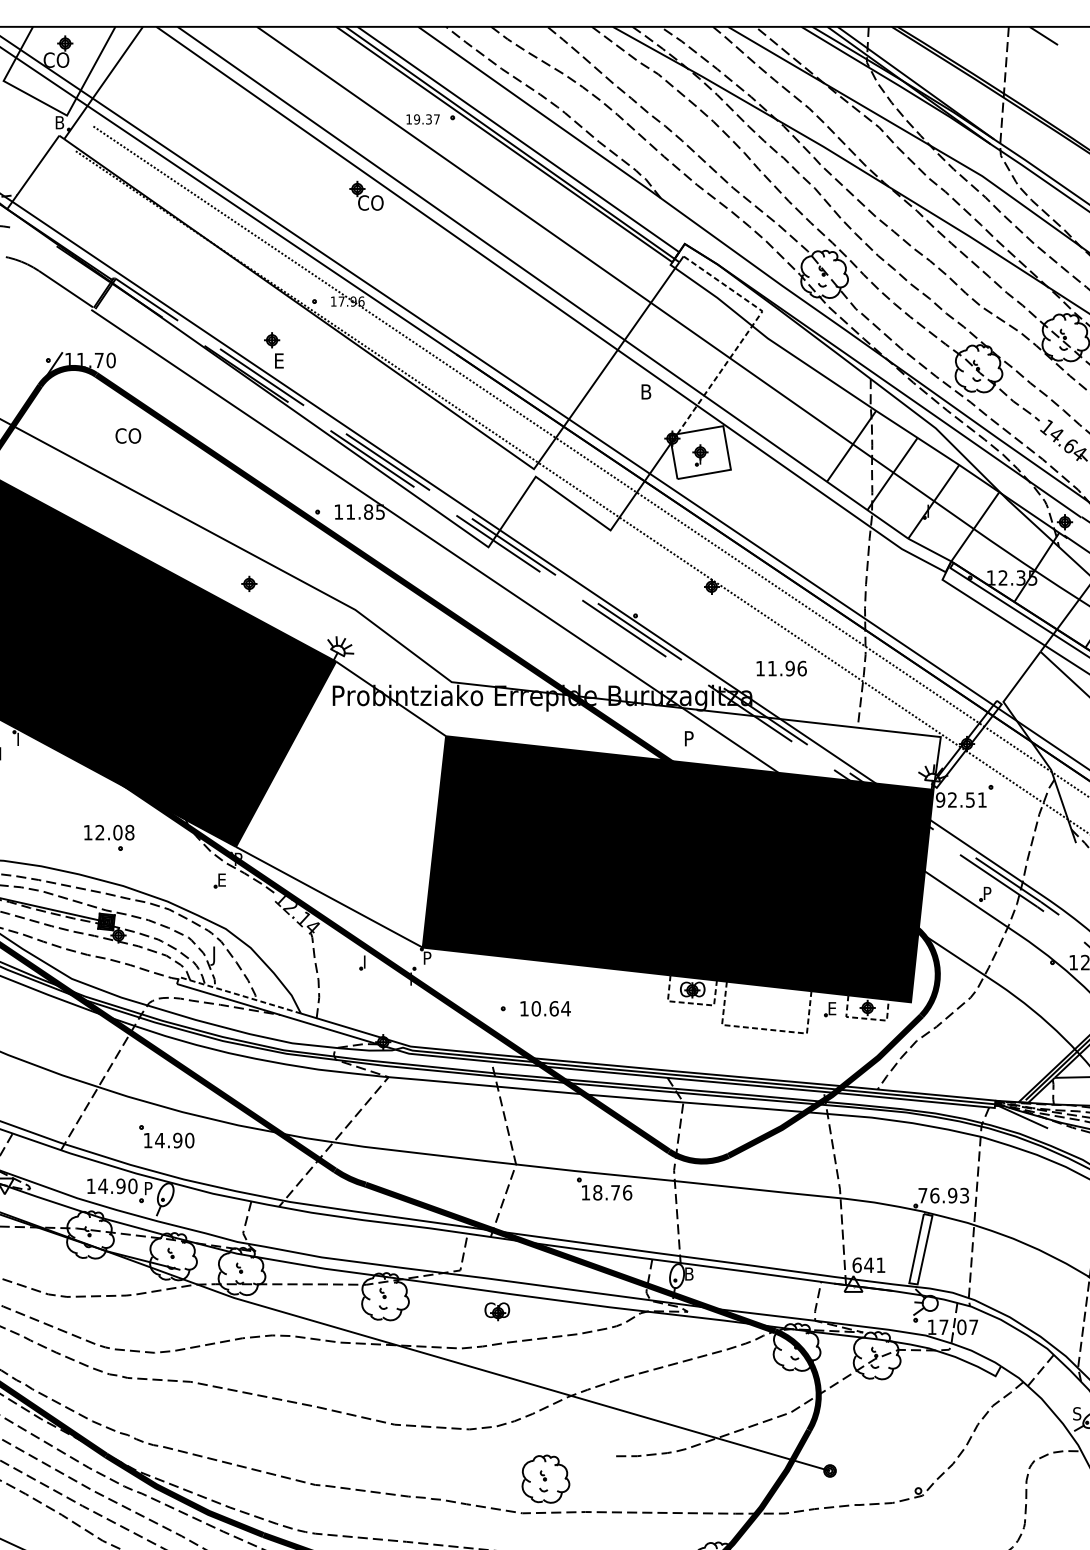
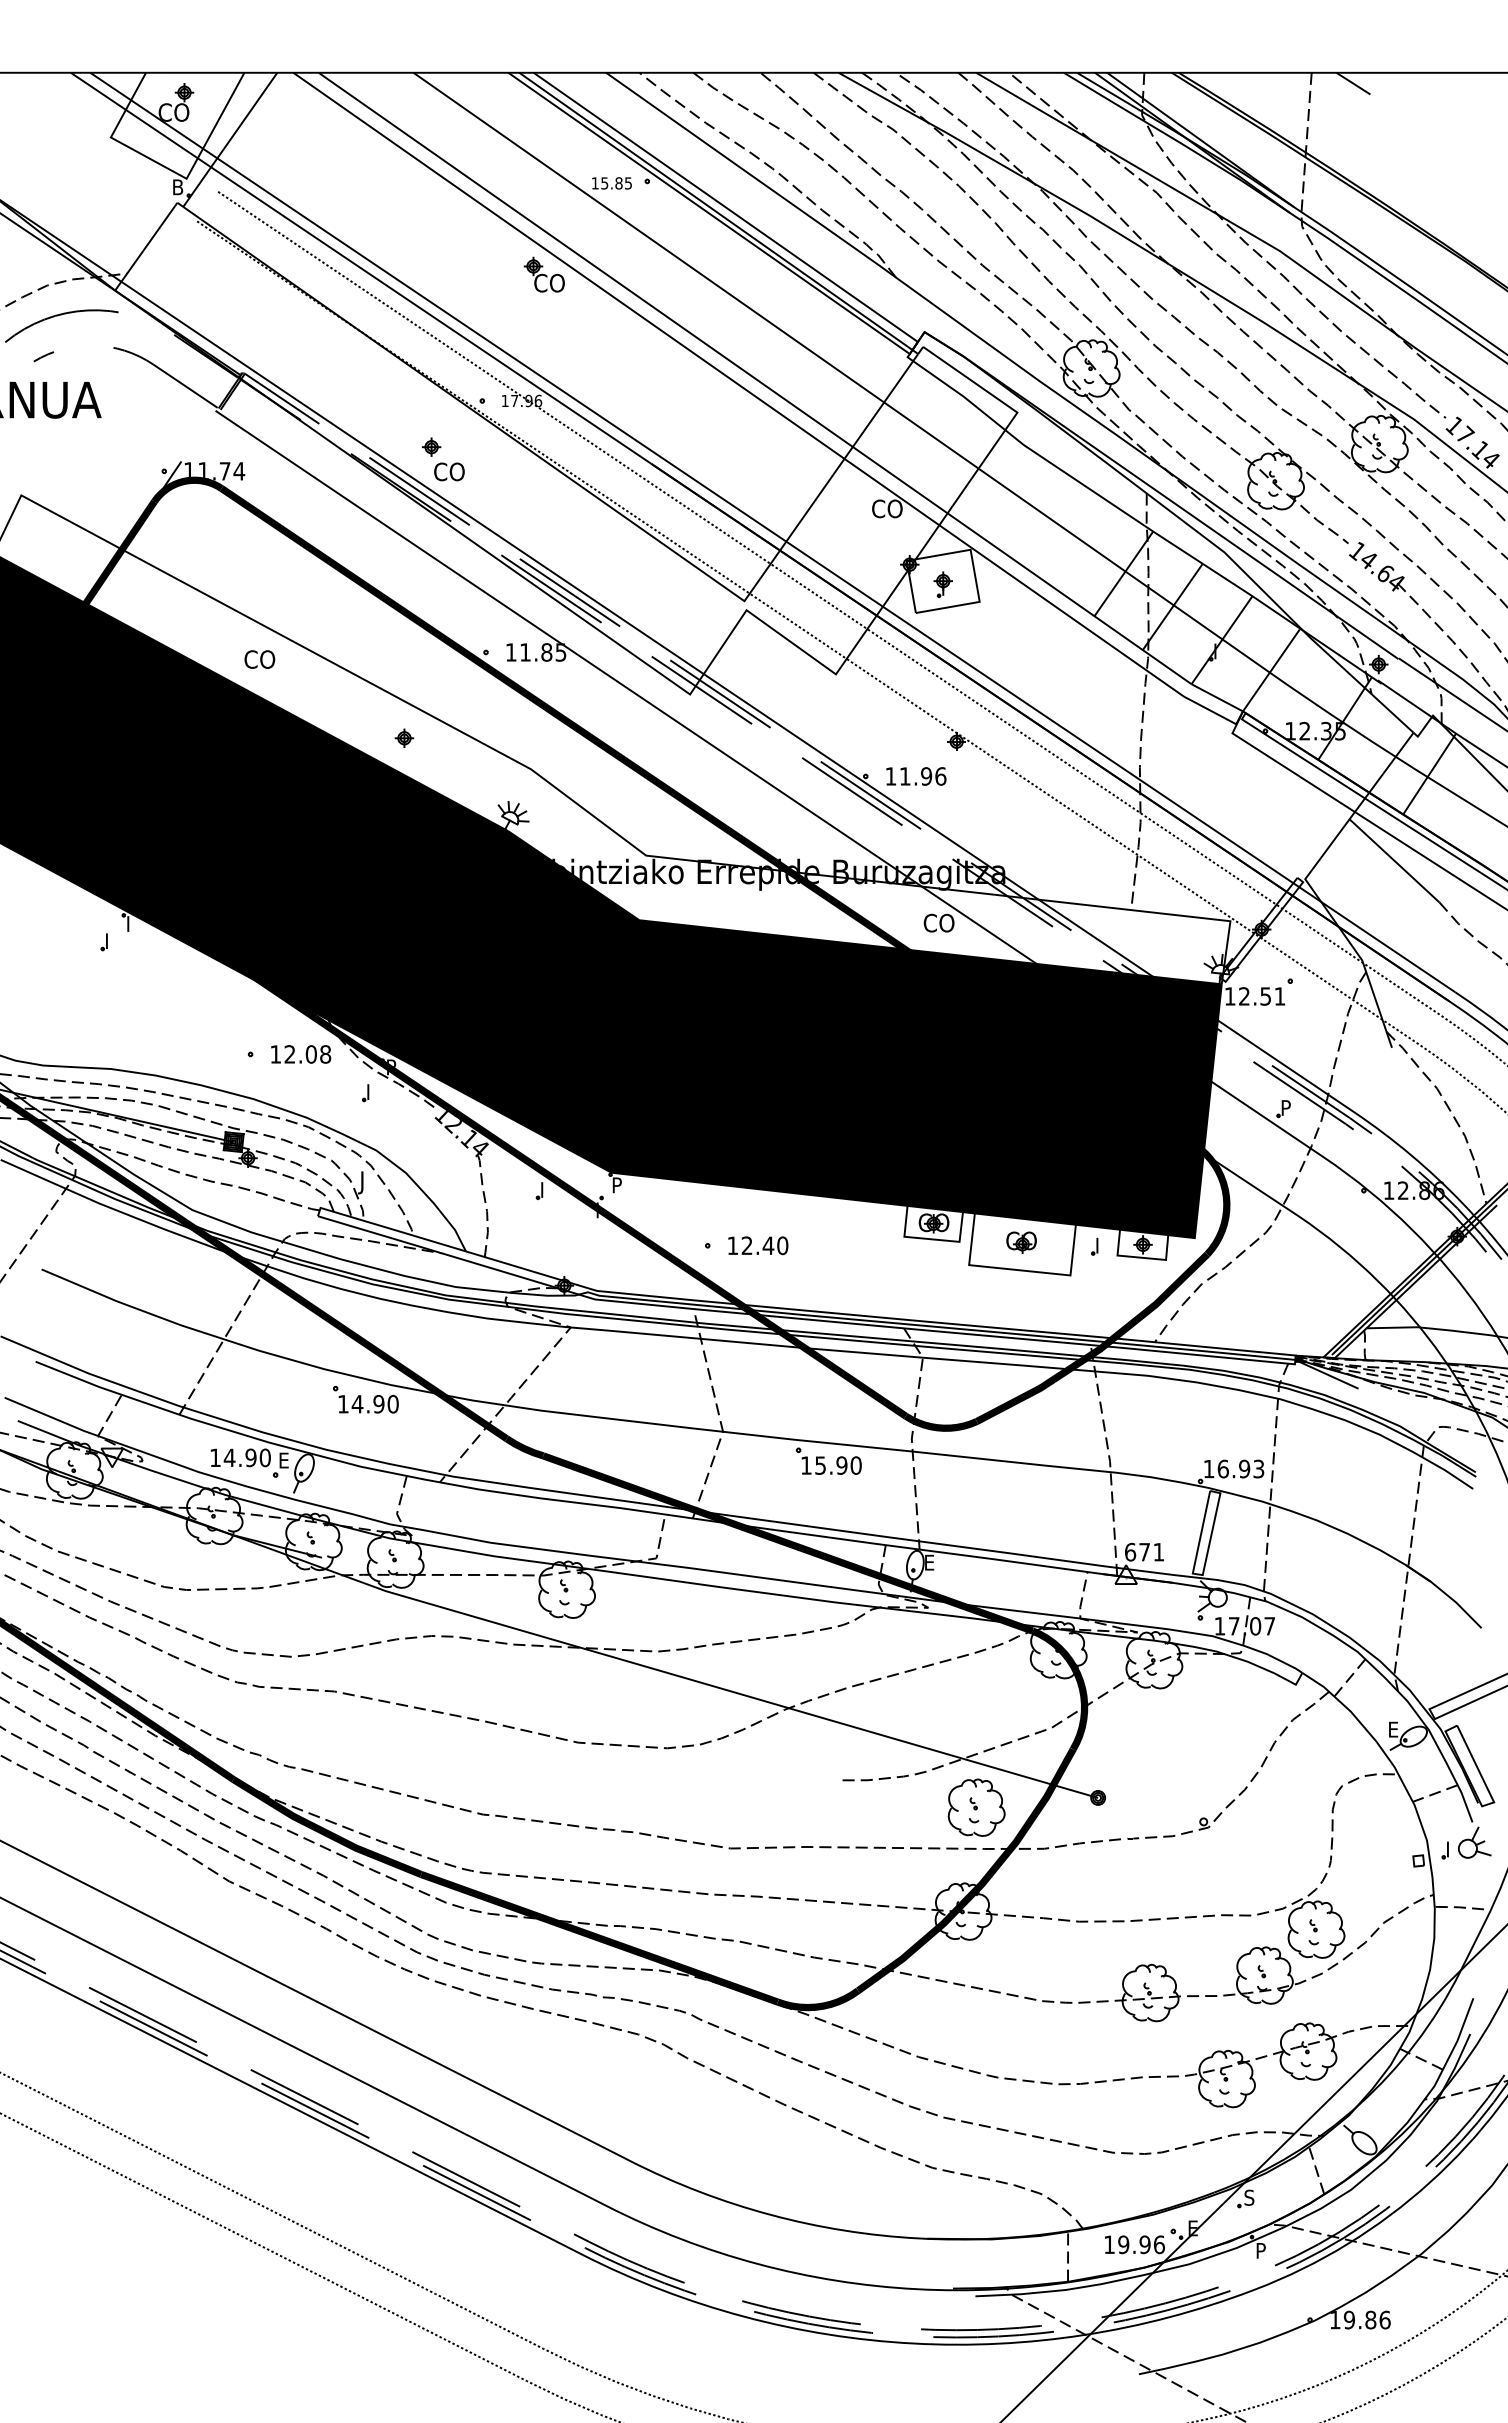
text: (426, 119) -> (616, 183), 19.37 -> 15.85
line: (747, 332) -> (999, 438), dashed -> solid
text: (111, 360) -> (239, 471), 11.70 -> 11.74
text: (287, 360) -> (449, 471), E -> CO
text: (653, 391) -> (887, 508), B -> CO
text: (128, 435) -> (259, 659), moved
text: (781, 668) -> (916, 776), moved
text: (696, 738) -> (938, 922), P -> CO
text: (940, 800) -> (1229, 996), 92.51 -> 12.51
fill: (340, 804) -> (513, 1001), added
text: (109, 832) -> (301, 1054), moved
text: (222, 879) -> (372, 1091), E -> I
line: (236, 994) -> (389, 1228), dashed -> solid
line: (689, 1003) -> (930, 1239), dashed -> solid
text: (550, 1008) -> (764, 1245), 10.64 -> 12.40
text: (832, 1008) -> (1101, 1245), E -> I
line: (866, 1018) -> (1141, 1257), dashed -> solid
line: (764, 1029) -> (1019, 1270), dashed -> solid
part: (166, 1136) -> (365, 1399), moved
text: (148, 1188) -> (284, 1460), P -> E
text: (612, 1192) -> (838, 1465), 18.76 -> 15.90
text: (922, 1196) -> (1208, 1469), 76.93 -> 16.93
text: (868, 1265) -> (1144, 1552), 641 -> 671
text: (692, 1273) -> (933, 1562), B -> E
part: (497, 1311) -> (1021, 1242), moved
text: (1077, 1413) -> (1393, 1729), S -> E
part: (545, 1478) -> (976, 1807), moved

